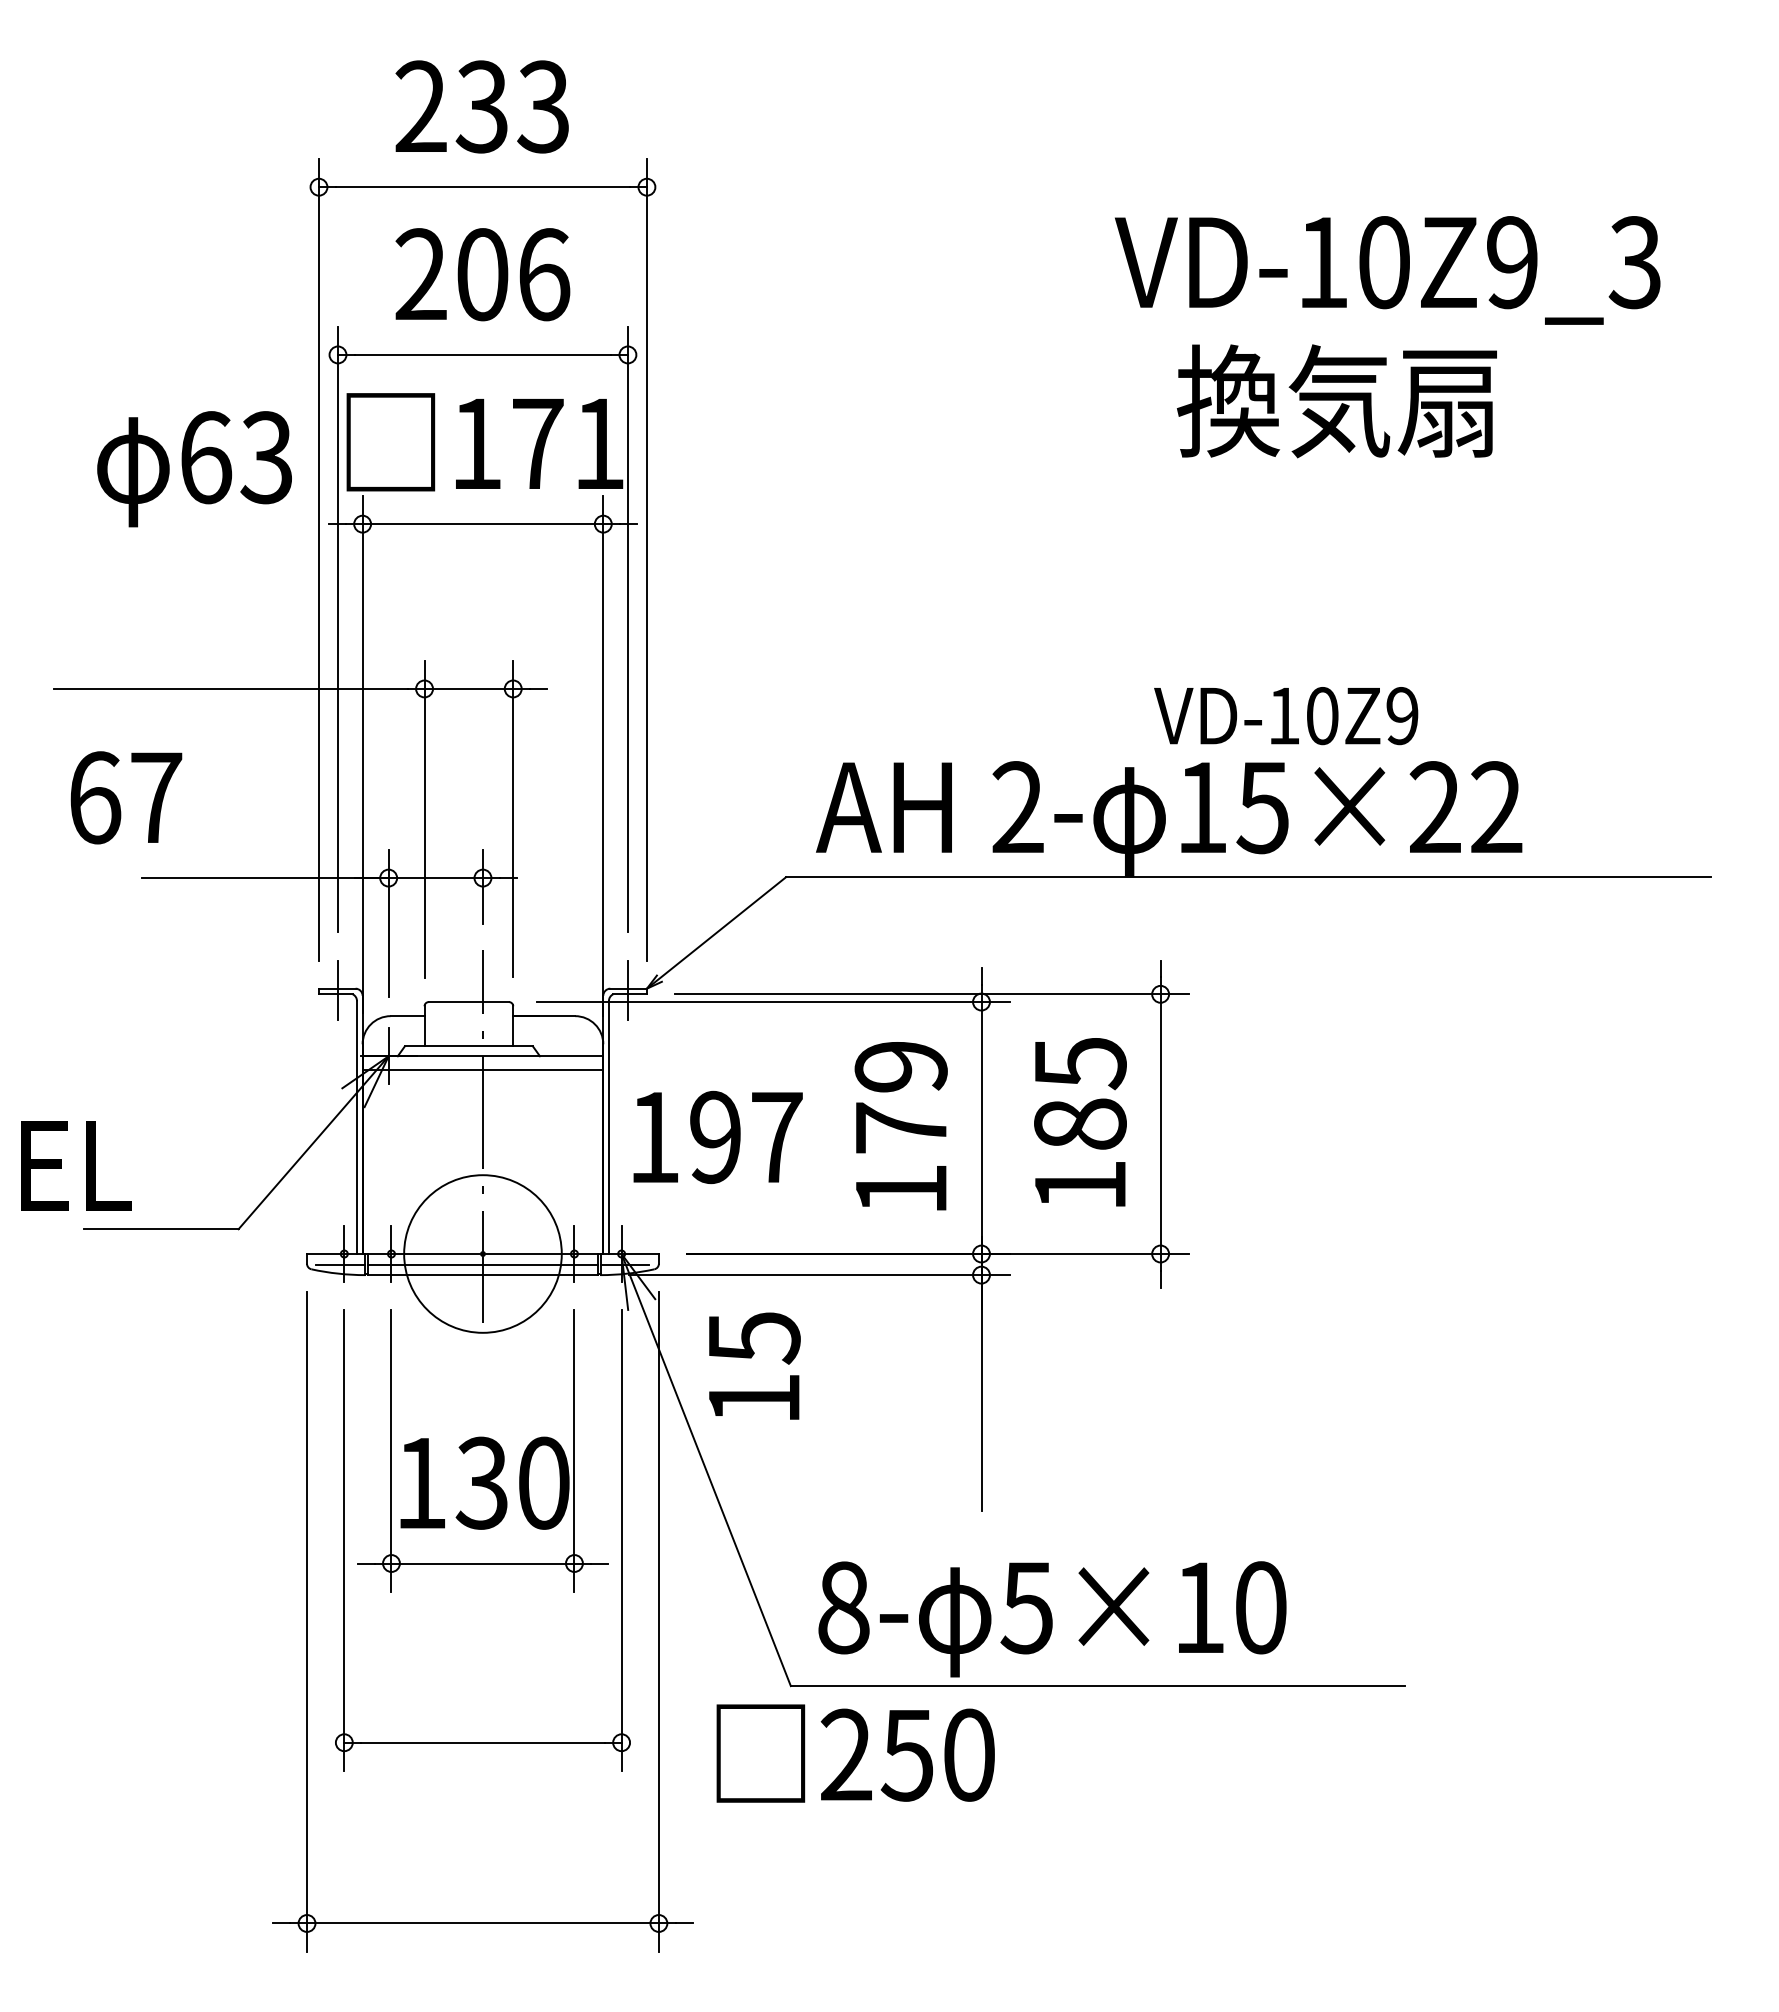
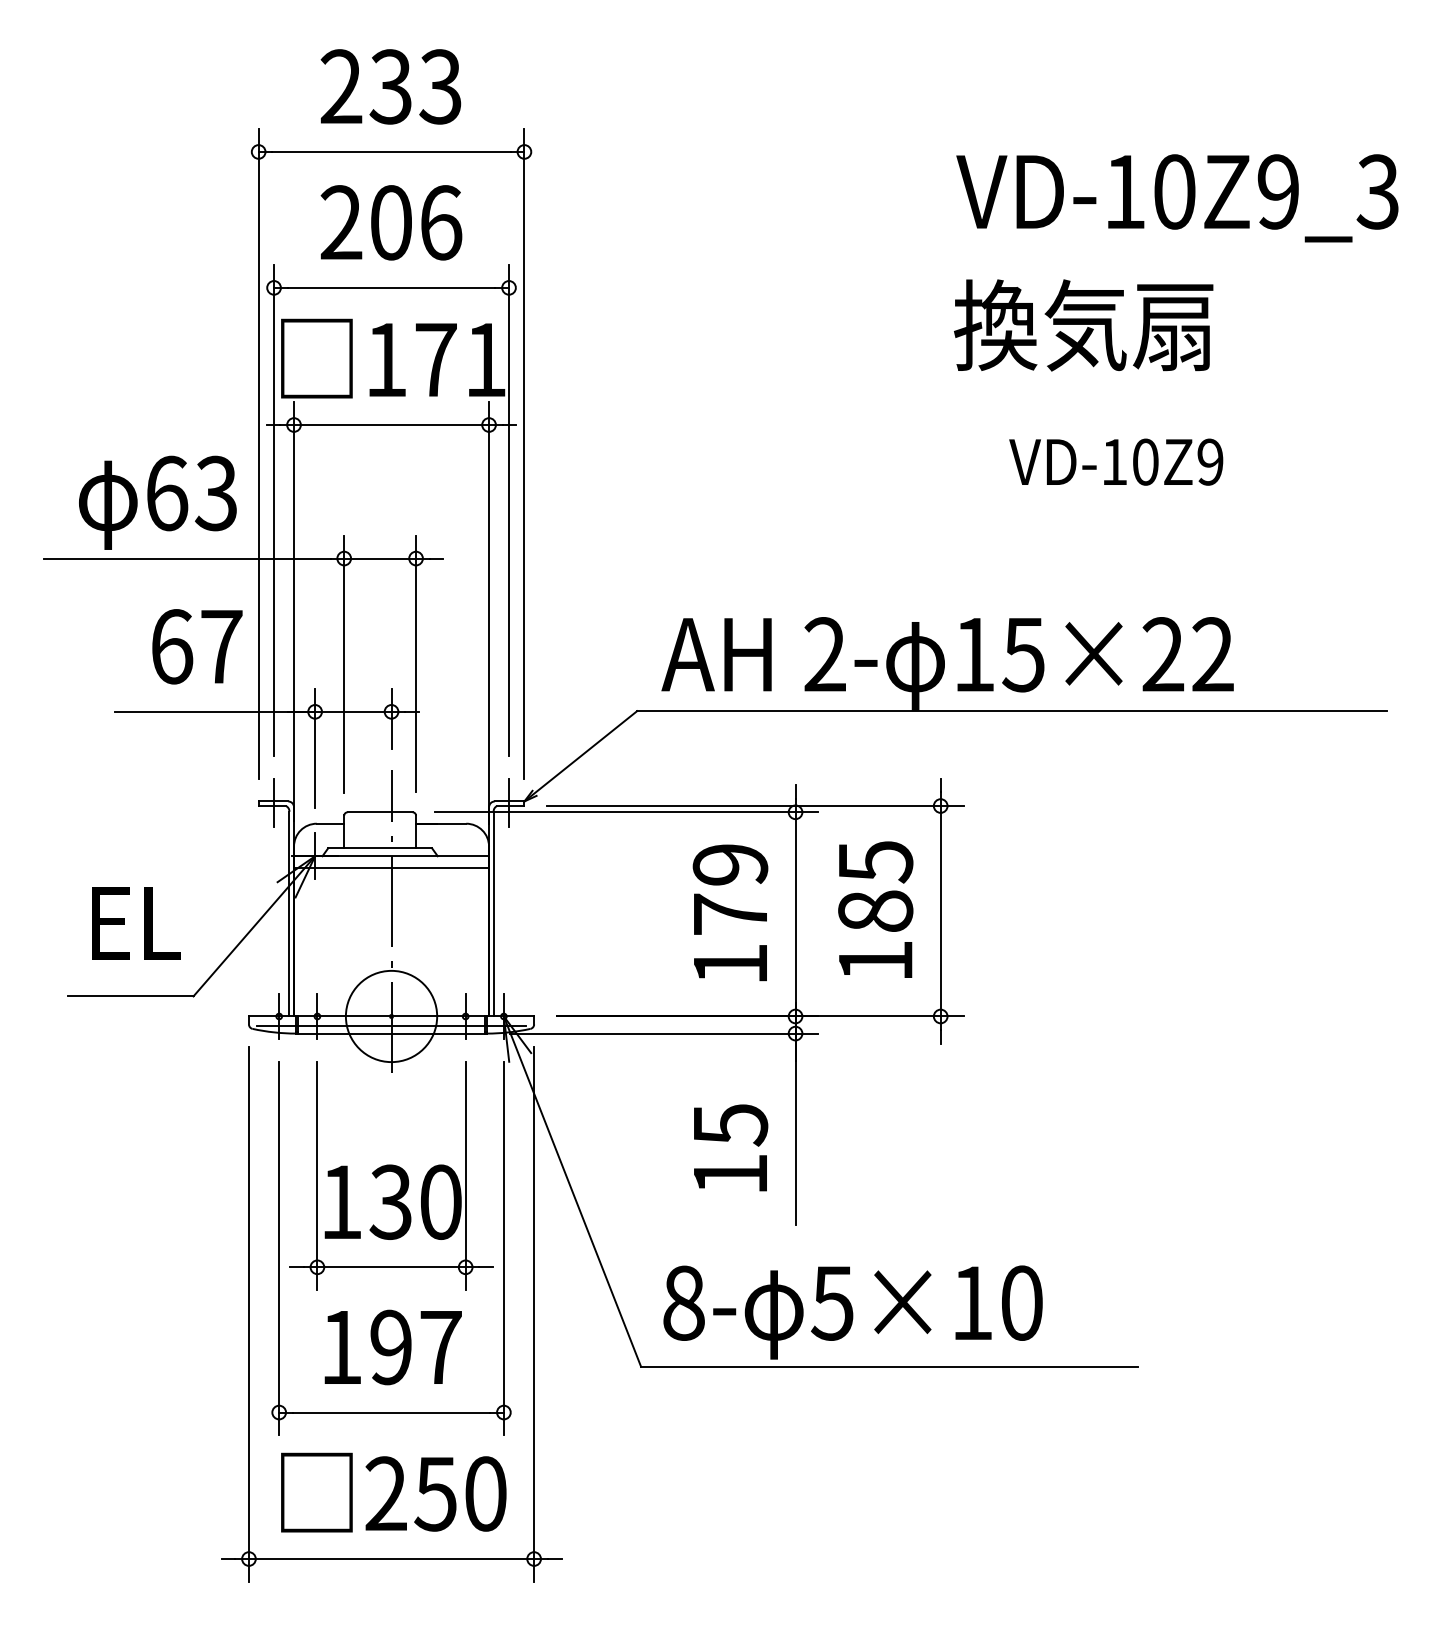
text: (1387, 270) -> (1177, 198), moved
text: (194, 469) -> (157, 503), moved
text: (1286, 716) -> (1116, 462), moved
text: (126, 797) -> (197, 646), moved
text: (717, 1137) -> (392, 1347), moved
text: (76, 1165) -> (136, 922), moved
circle: (482, 1253) -> (391, 1016), size x0.71
text: (754, 1365) -> (730, 1147), moved
text: (855, 1753) -> (393, 1492), moved

